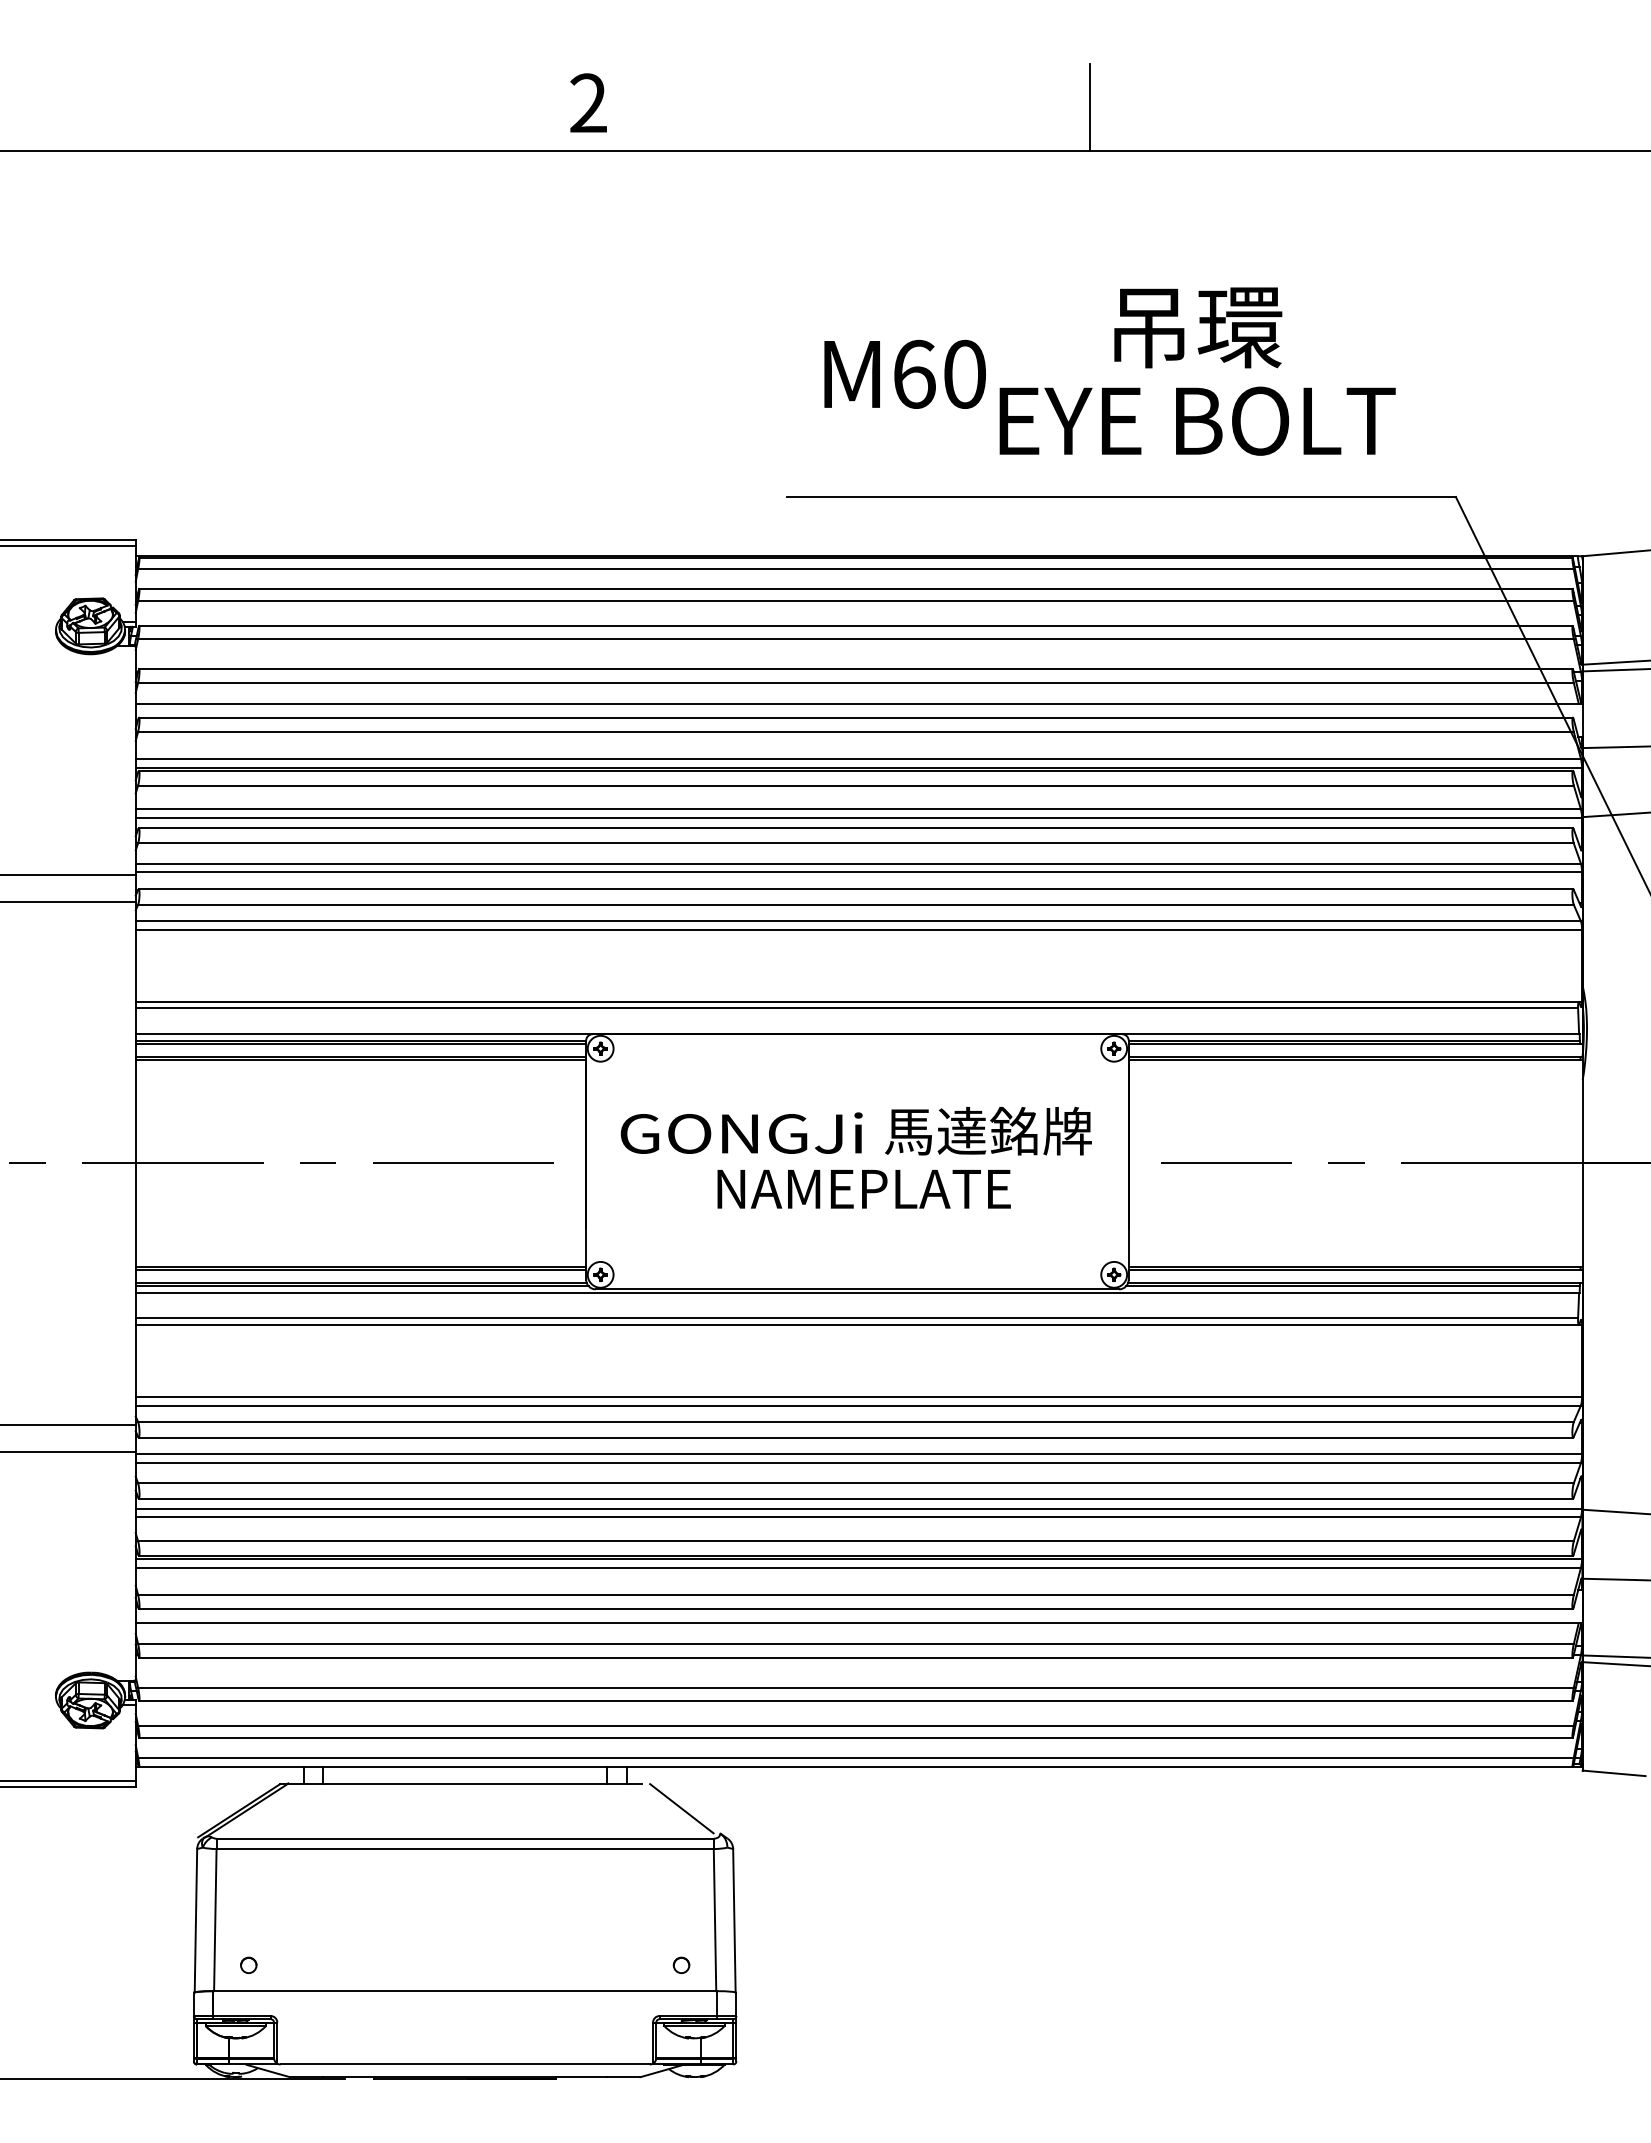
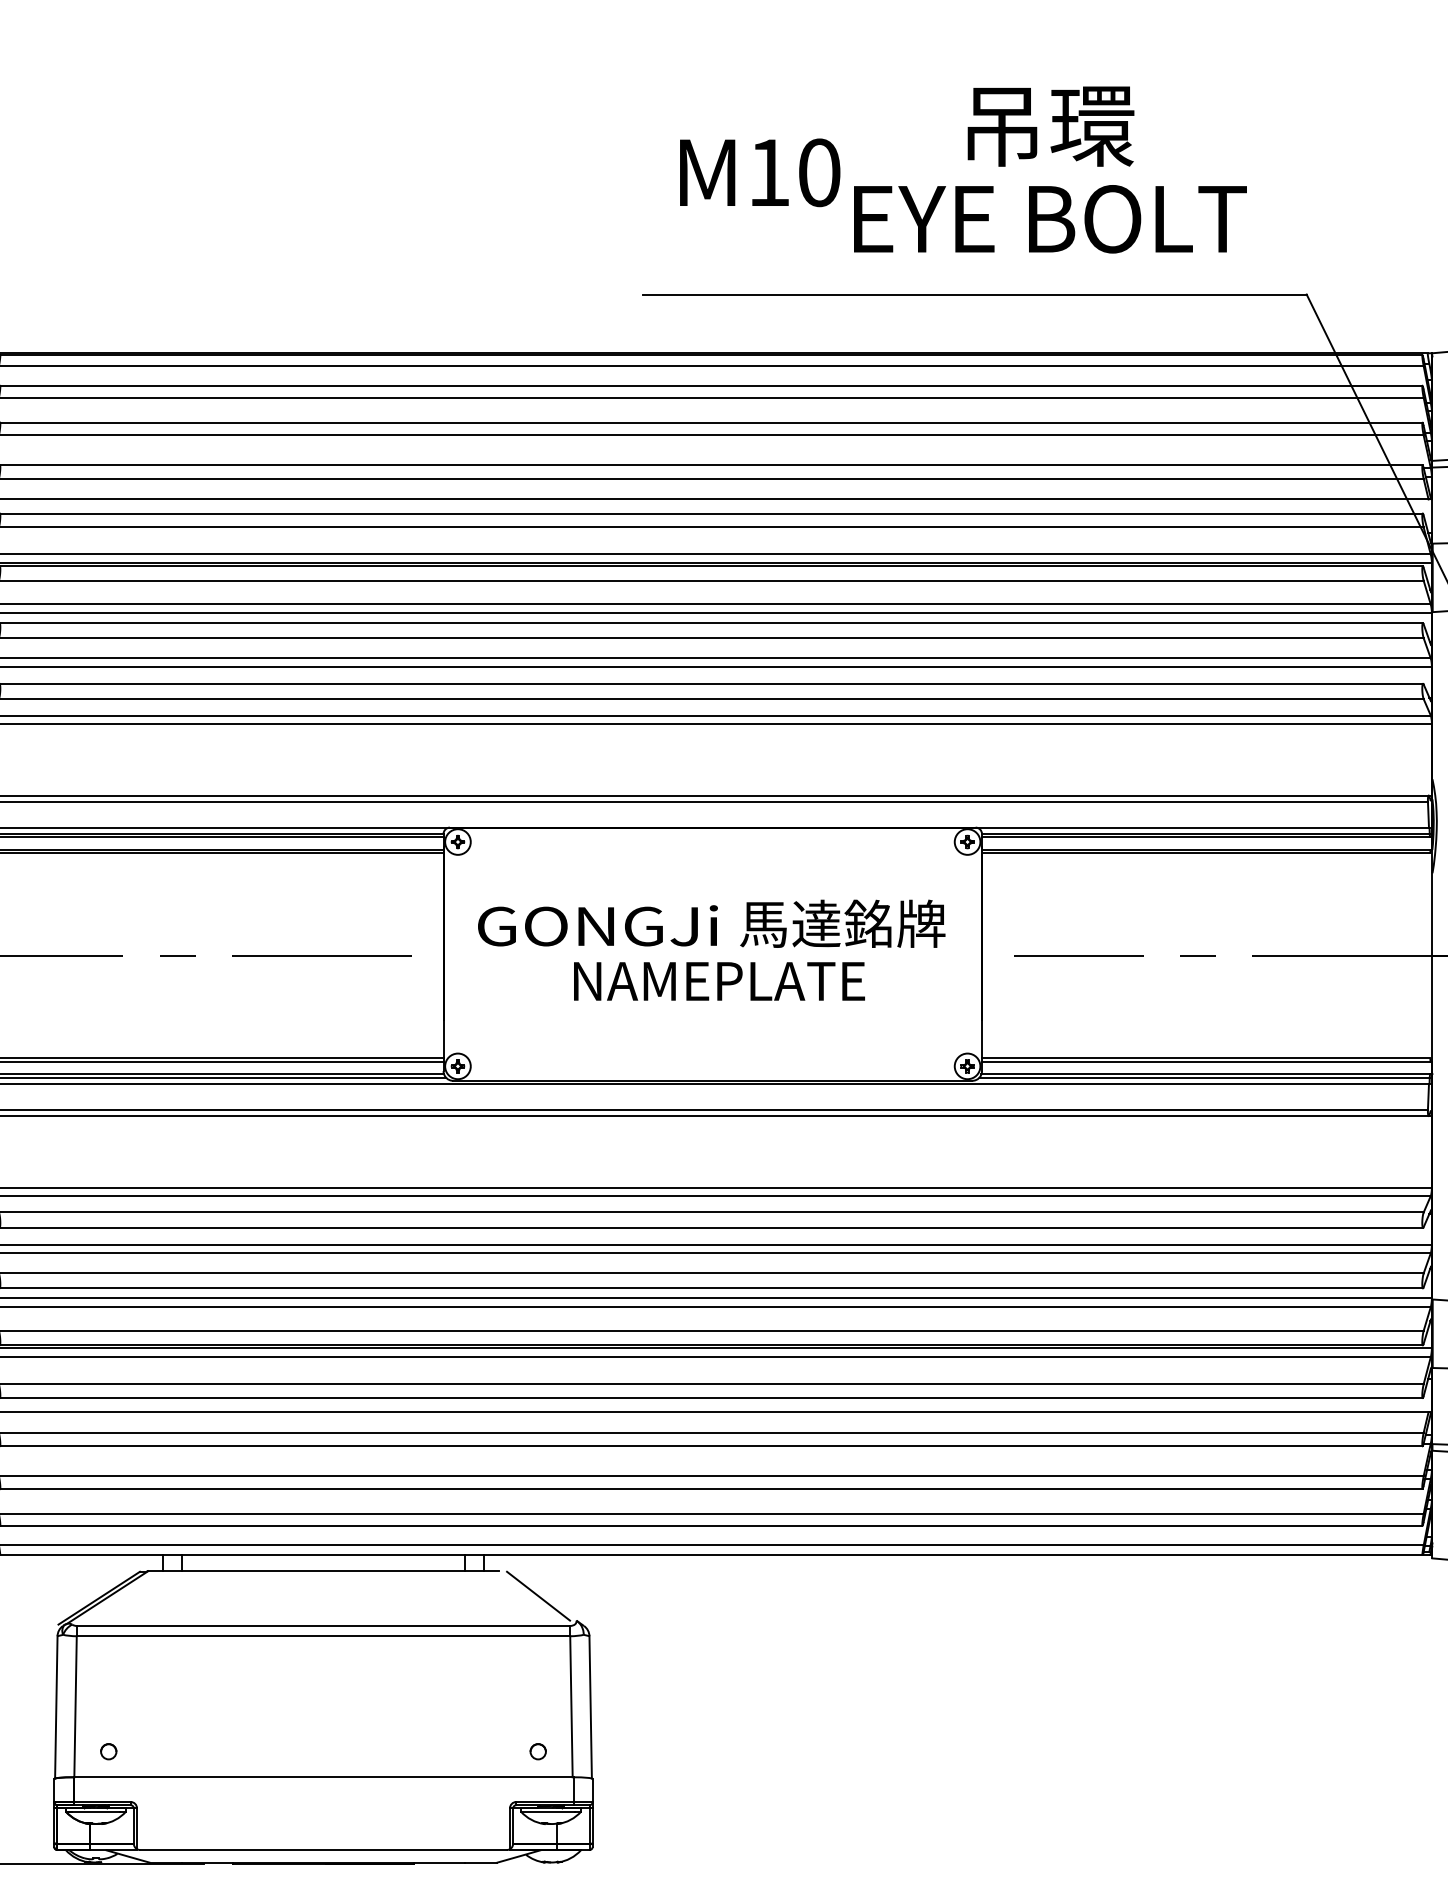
text: (914, 373) -> (769, 171), M60 -> M10

